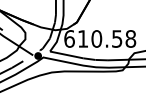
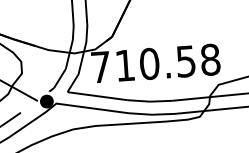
text: (69, 38) -> (100, 66), 610.58 -> 710.58

